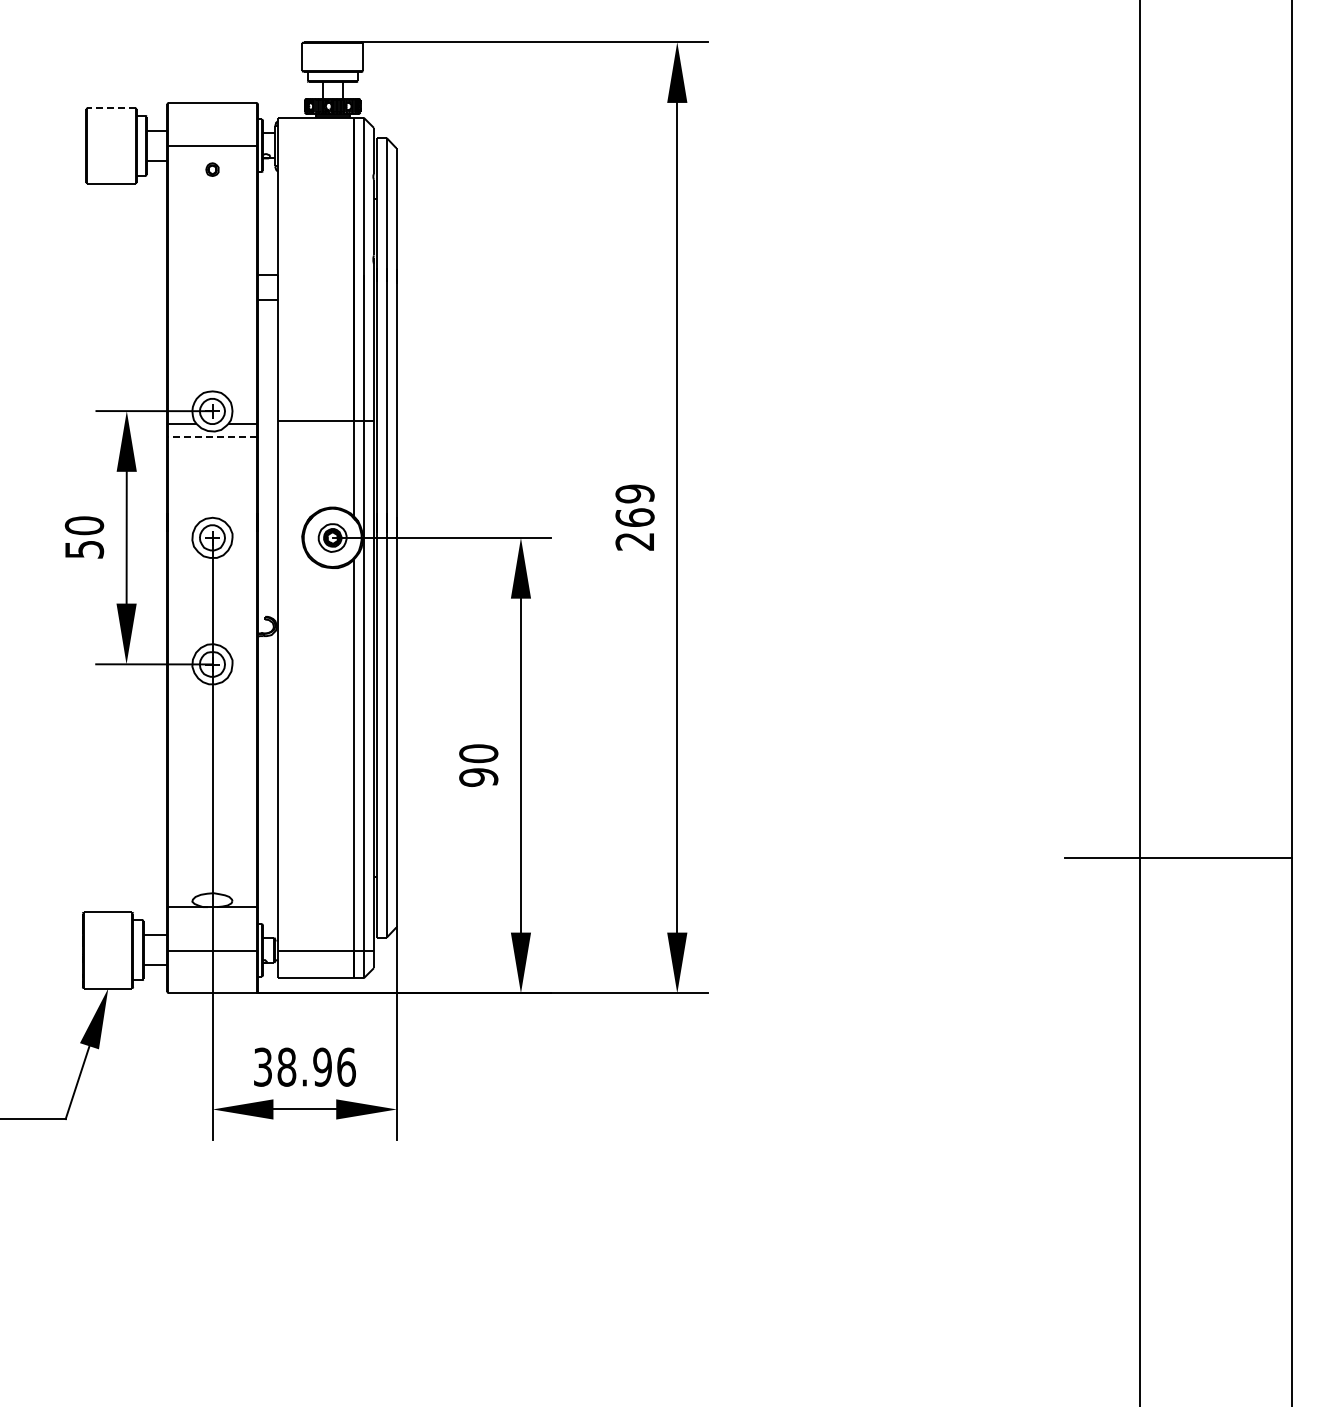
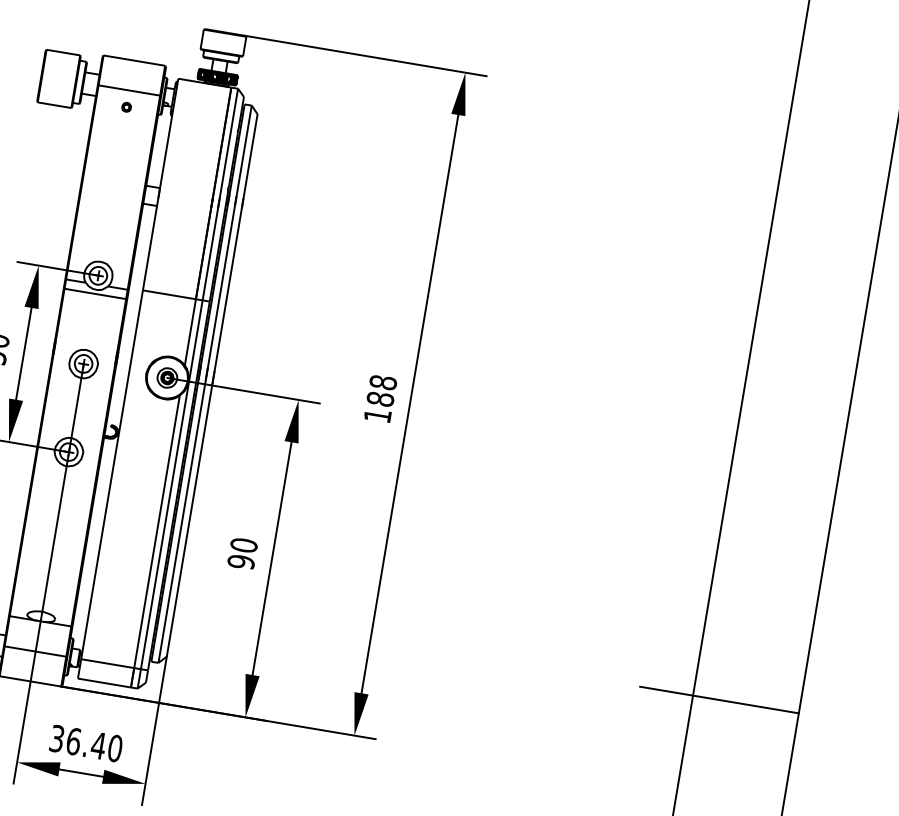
line: (111, 108) -> (63, 52), dashed -> solid
line: (211, 437) -> (94, 293), dashed -> solid
text: (634, 517) -> (380, 398), 269 -> 188
text: (316, 1066) -> (94, 744), 38.96 -> 36.40

